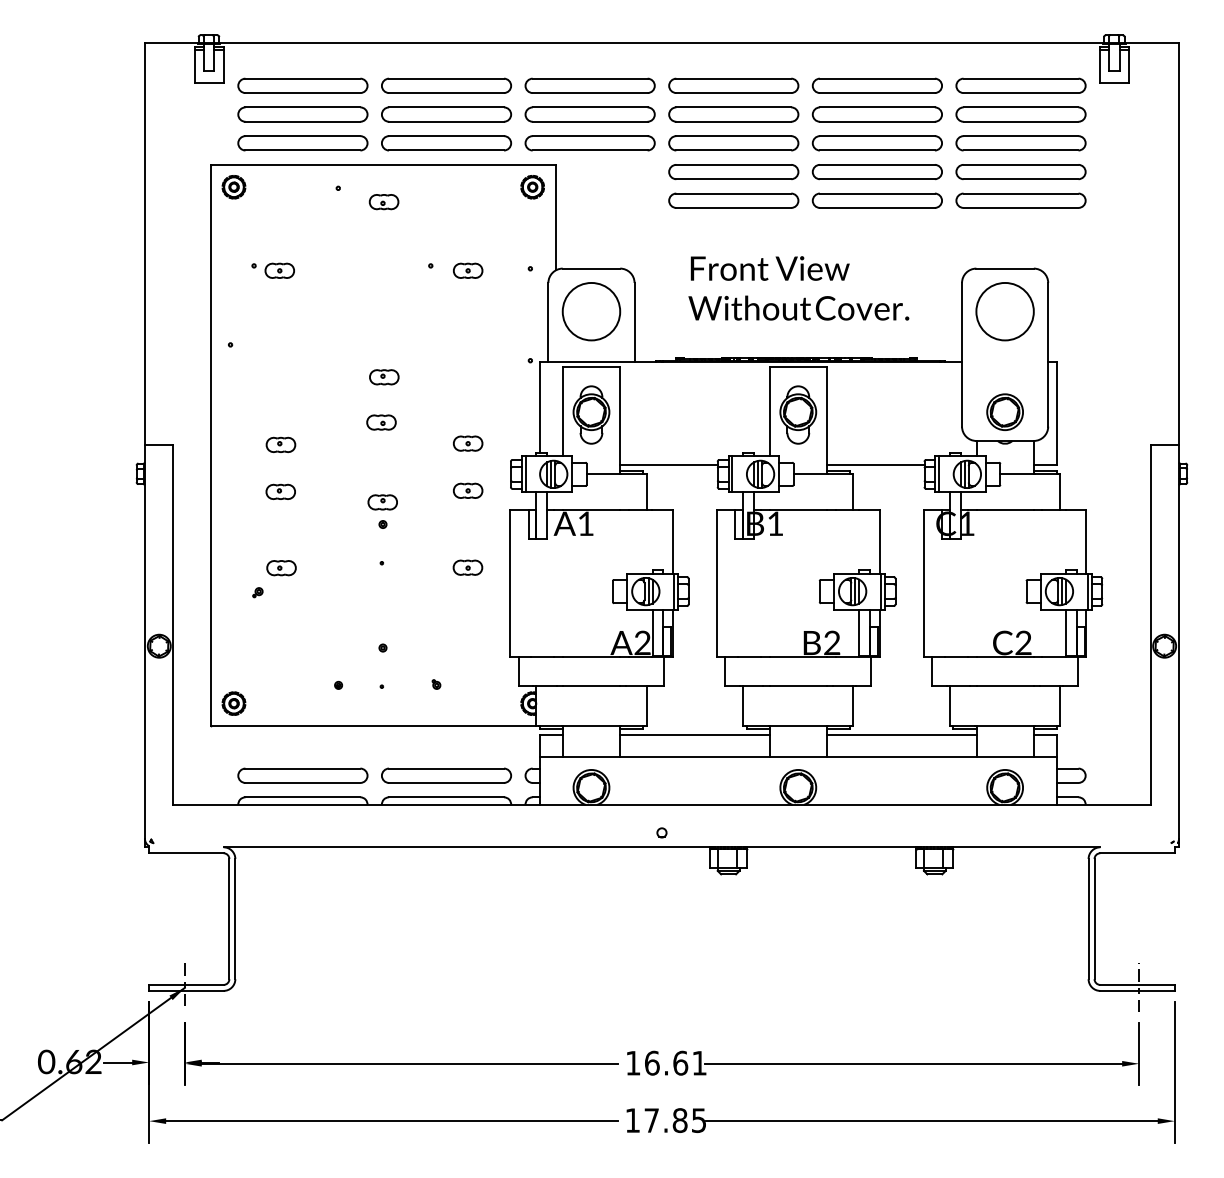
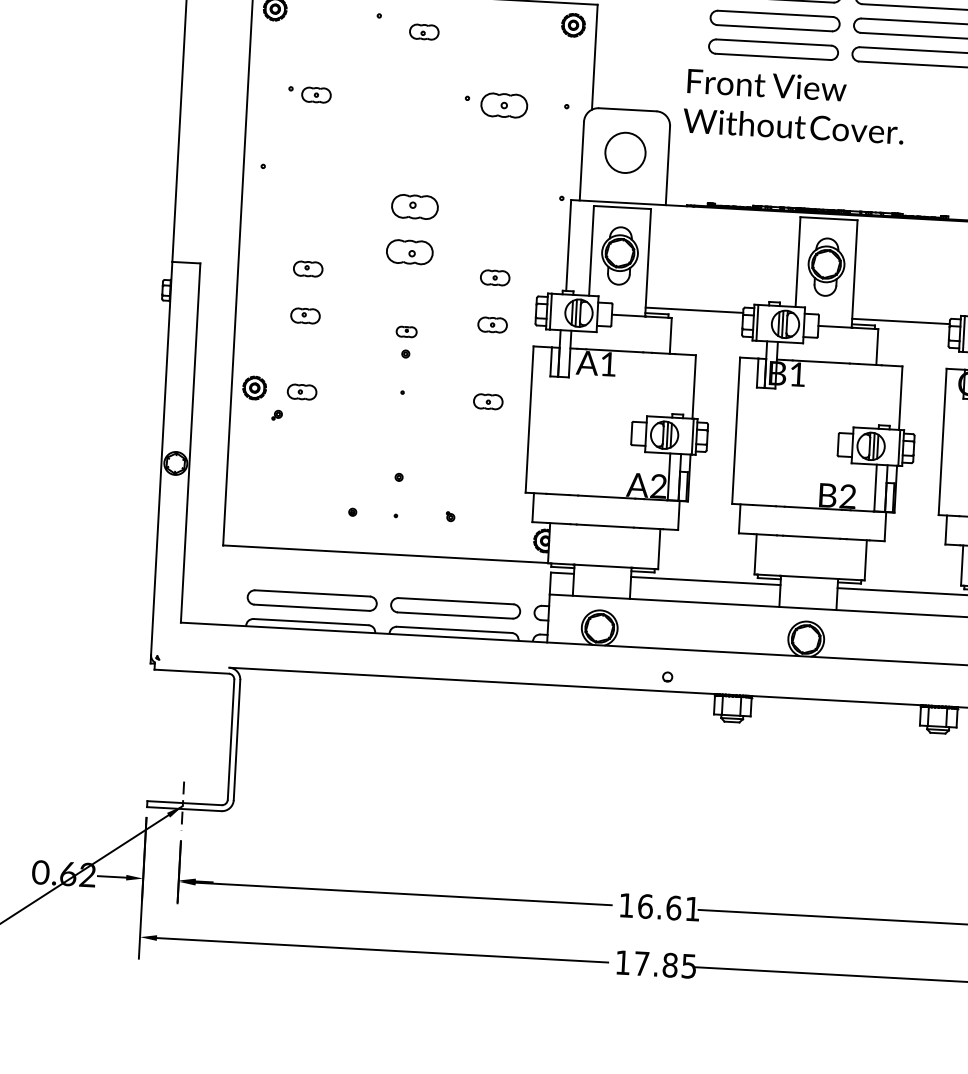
part: (468, 270) -> (504, 105), size x1.6
text: (798, 288) -> (794, 106), moved
circle: (591, 311) -> (625, 152), size x0.7
part: (384, 377) -> (415, 207), size x1.6
part: (381, 422) -> (409, 252), size x1.6
part: (382, 502) -> (406, 332), size x0.7
part: (233, 703) -> (254, 387), moved

